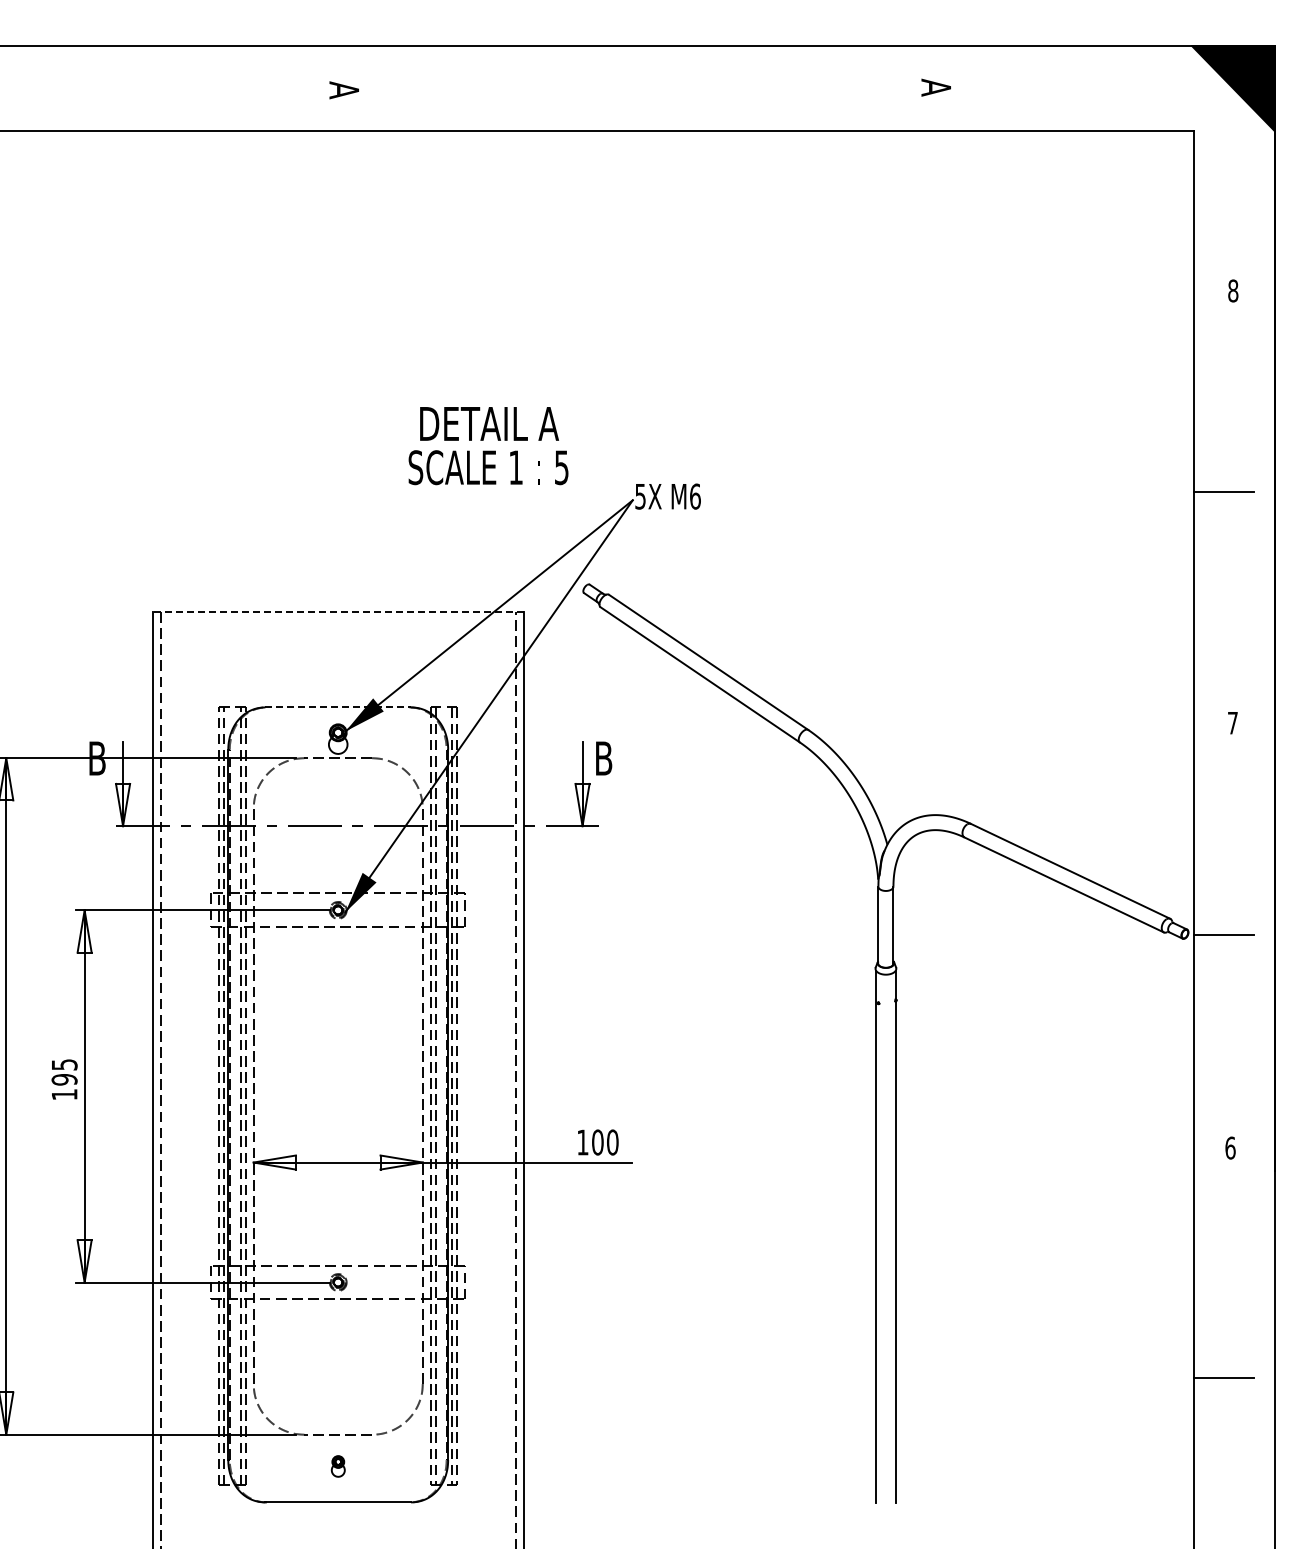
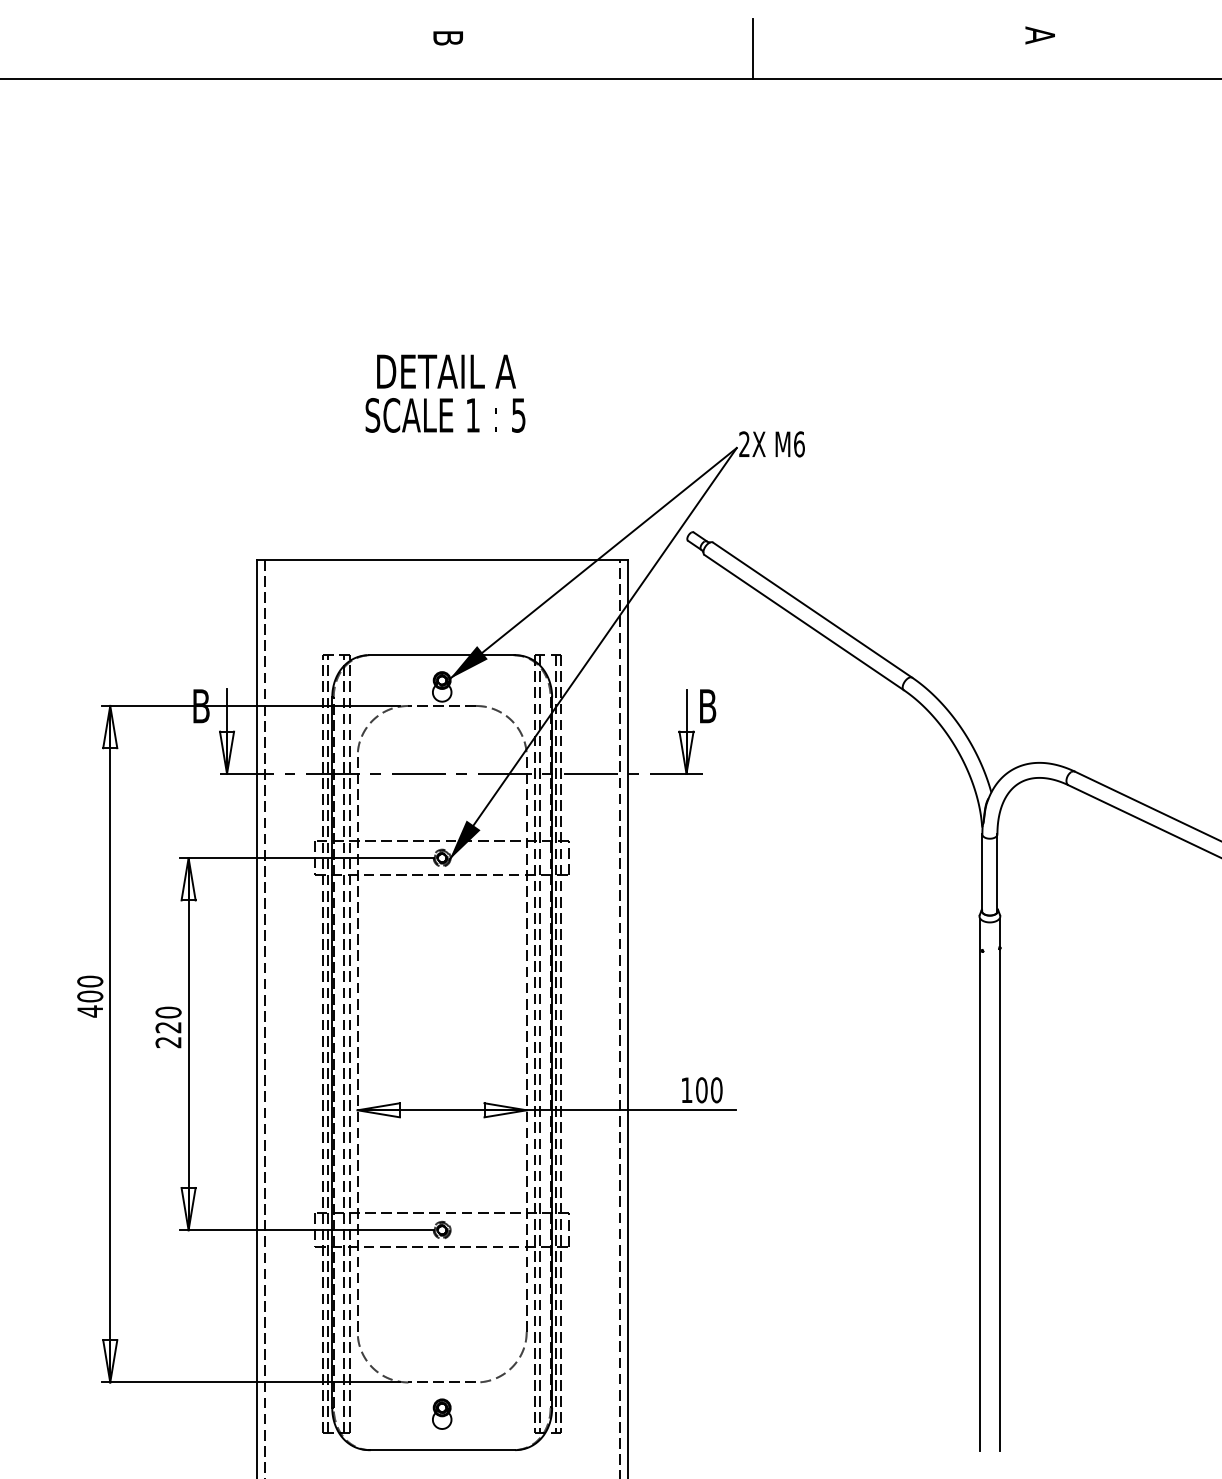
text: (344, 90) -> (448, 38), A -> B
line: (648, 101) -> (752, 49), added
text: (488, 446) -> (445, 394), moved
text: (640, 496) -> (744, 444), 5X -> 2X
line: (337, 612) -> (441, 560), dashed -> solid
line: (338, 707) -> (442, 655), dashed -> solid
text: (64, 1079) -> (168, 1027), 195 -> 220
part: (338, 1466) -> (442, 1414), size x1.43

